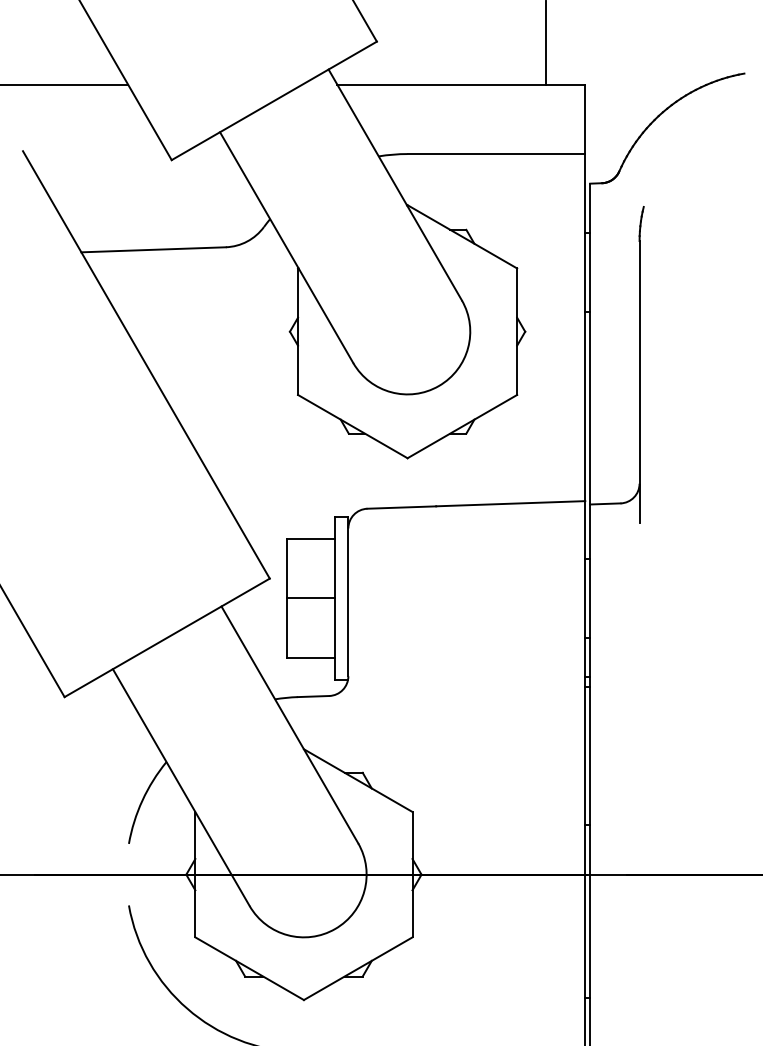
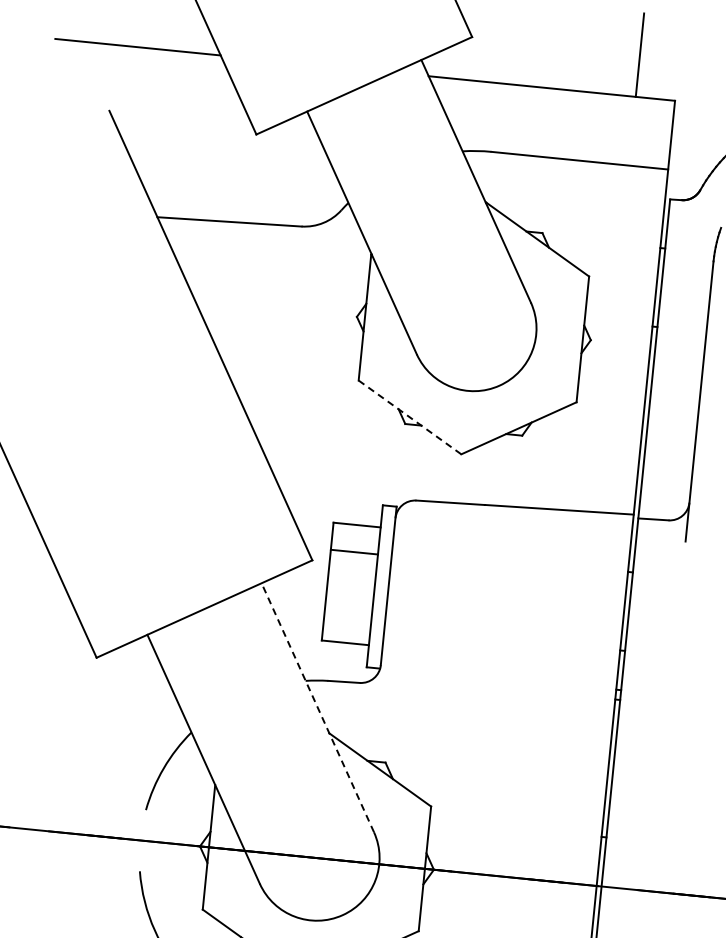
line: (353, 426) -> (410, 417), solid -> dashed
line: (310, 598) -> (354, 552), moved
line: (289, 724) -> (317, 707), solid -> dashed

